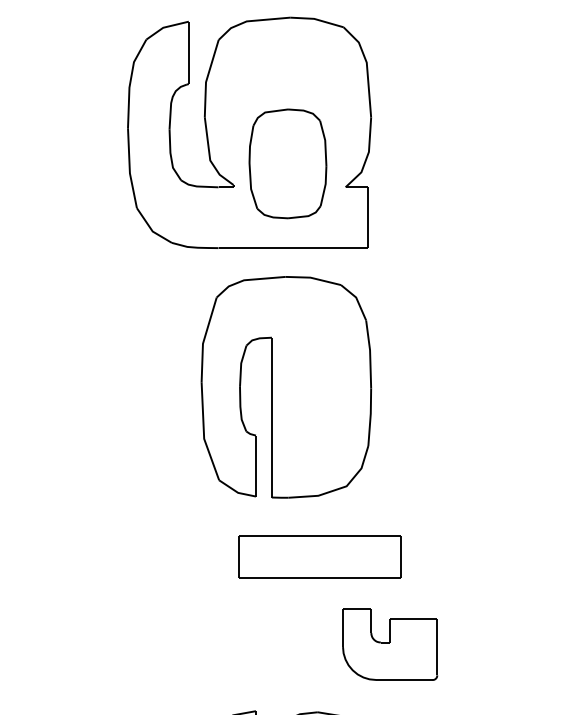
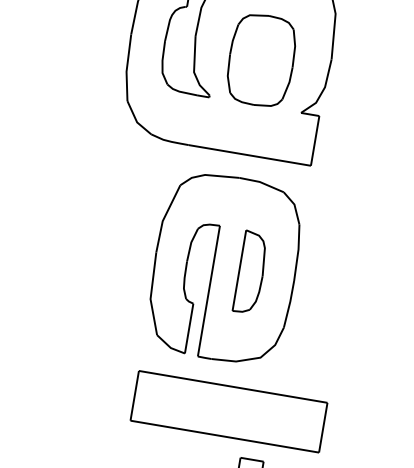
part: (287, 163) -> (261, 60), moved
part: (318, 387) -> (251, 272), added
part: (319, 556) -> (228, 411), size x1.43

